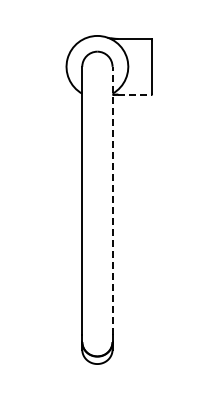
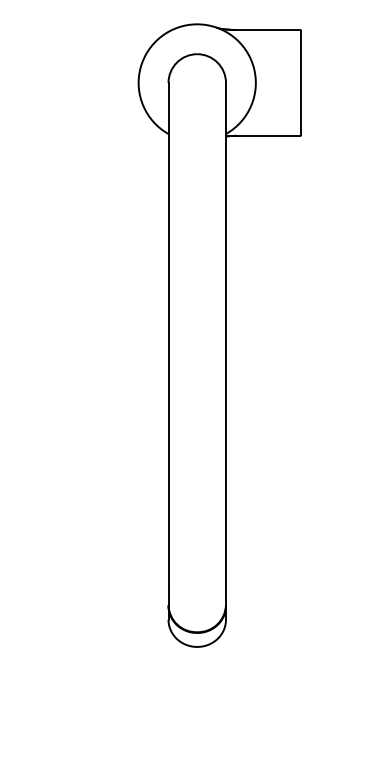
line: (135, 94) -> (269, 135), dashed -> solid
line: (112, 200) -> (225, 336), dashed -> solid

